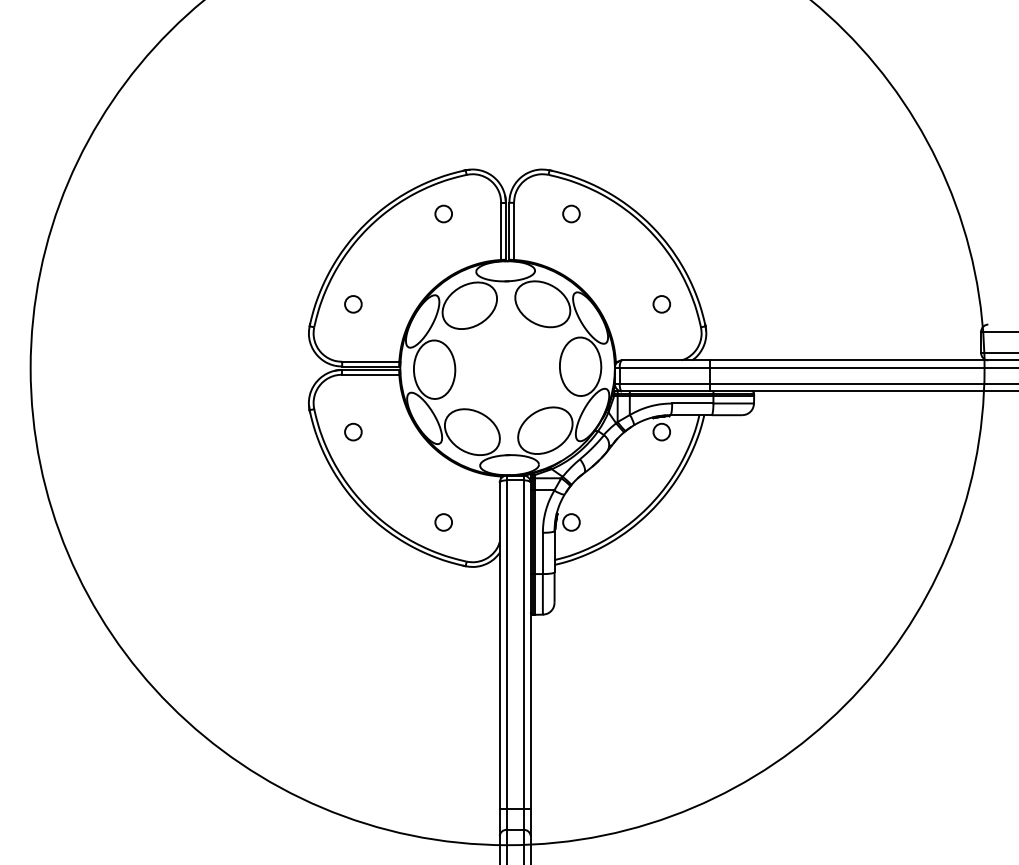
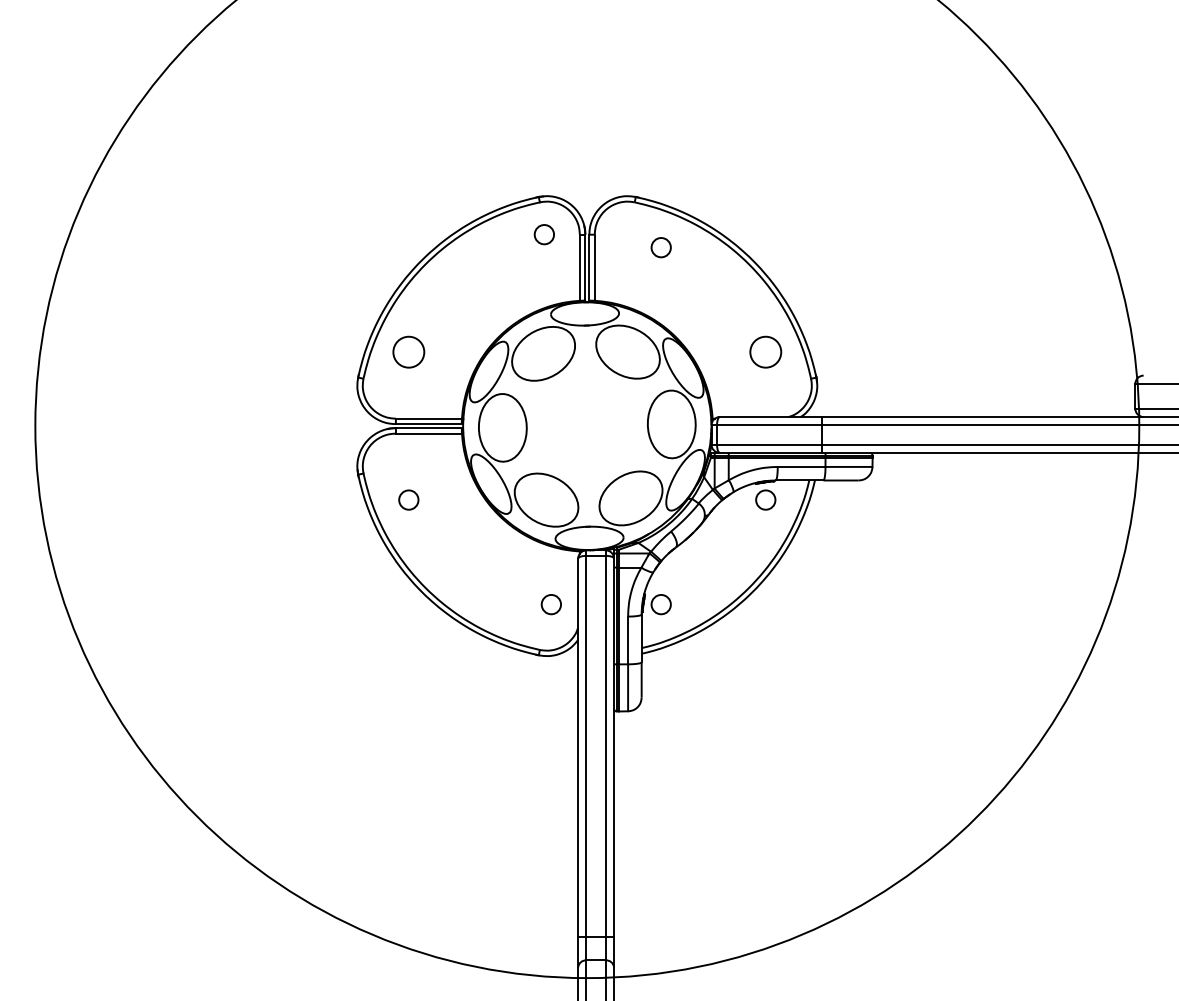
circle: (442, 213) -> (543, 234), moved
circle: (353, 303) -> (408, 351), size x1.6
circle: (661, 303) -> (765, 351), size x1.6
circle: (442, 522) -> (550, 604), moved

